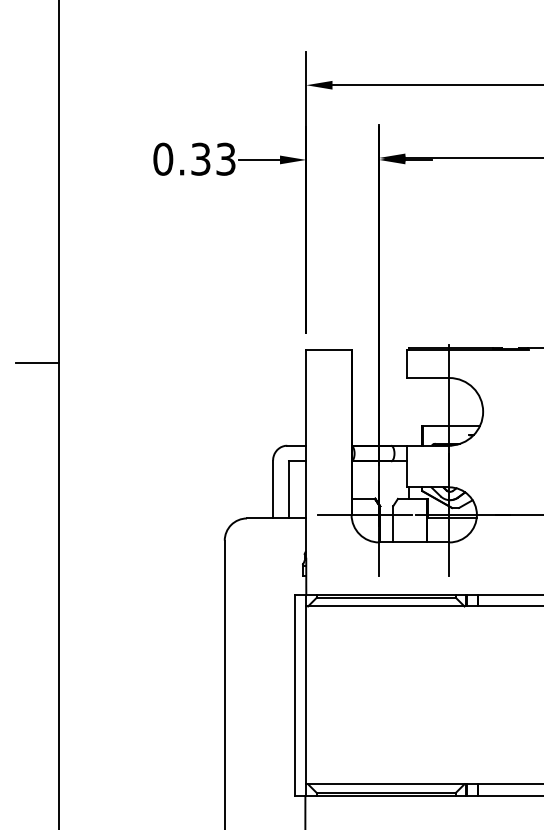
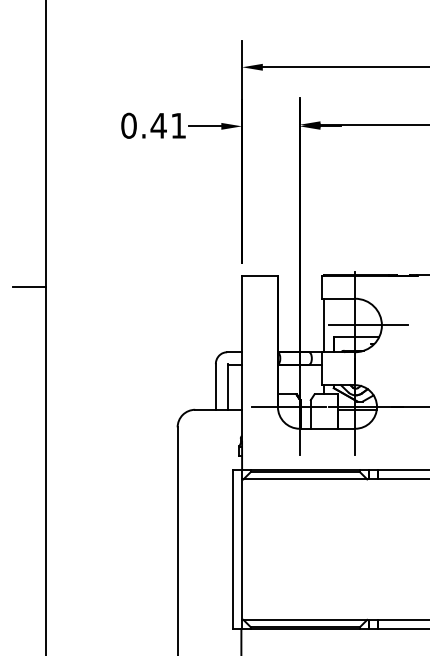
text: (212, 158) -> (167, 125), 0.33 -> 0.41
line: (409, 411) -> (323, 325), added
line: (466, 411) -> (368, 325), added

